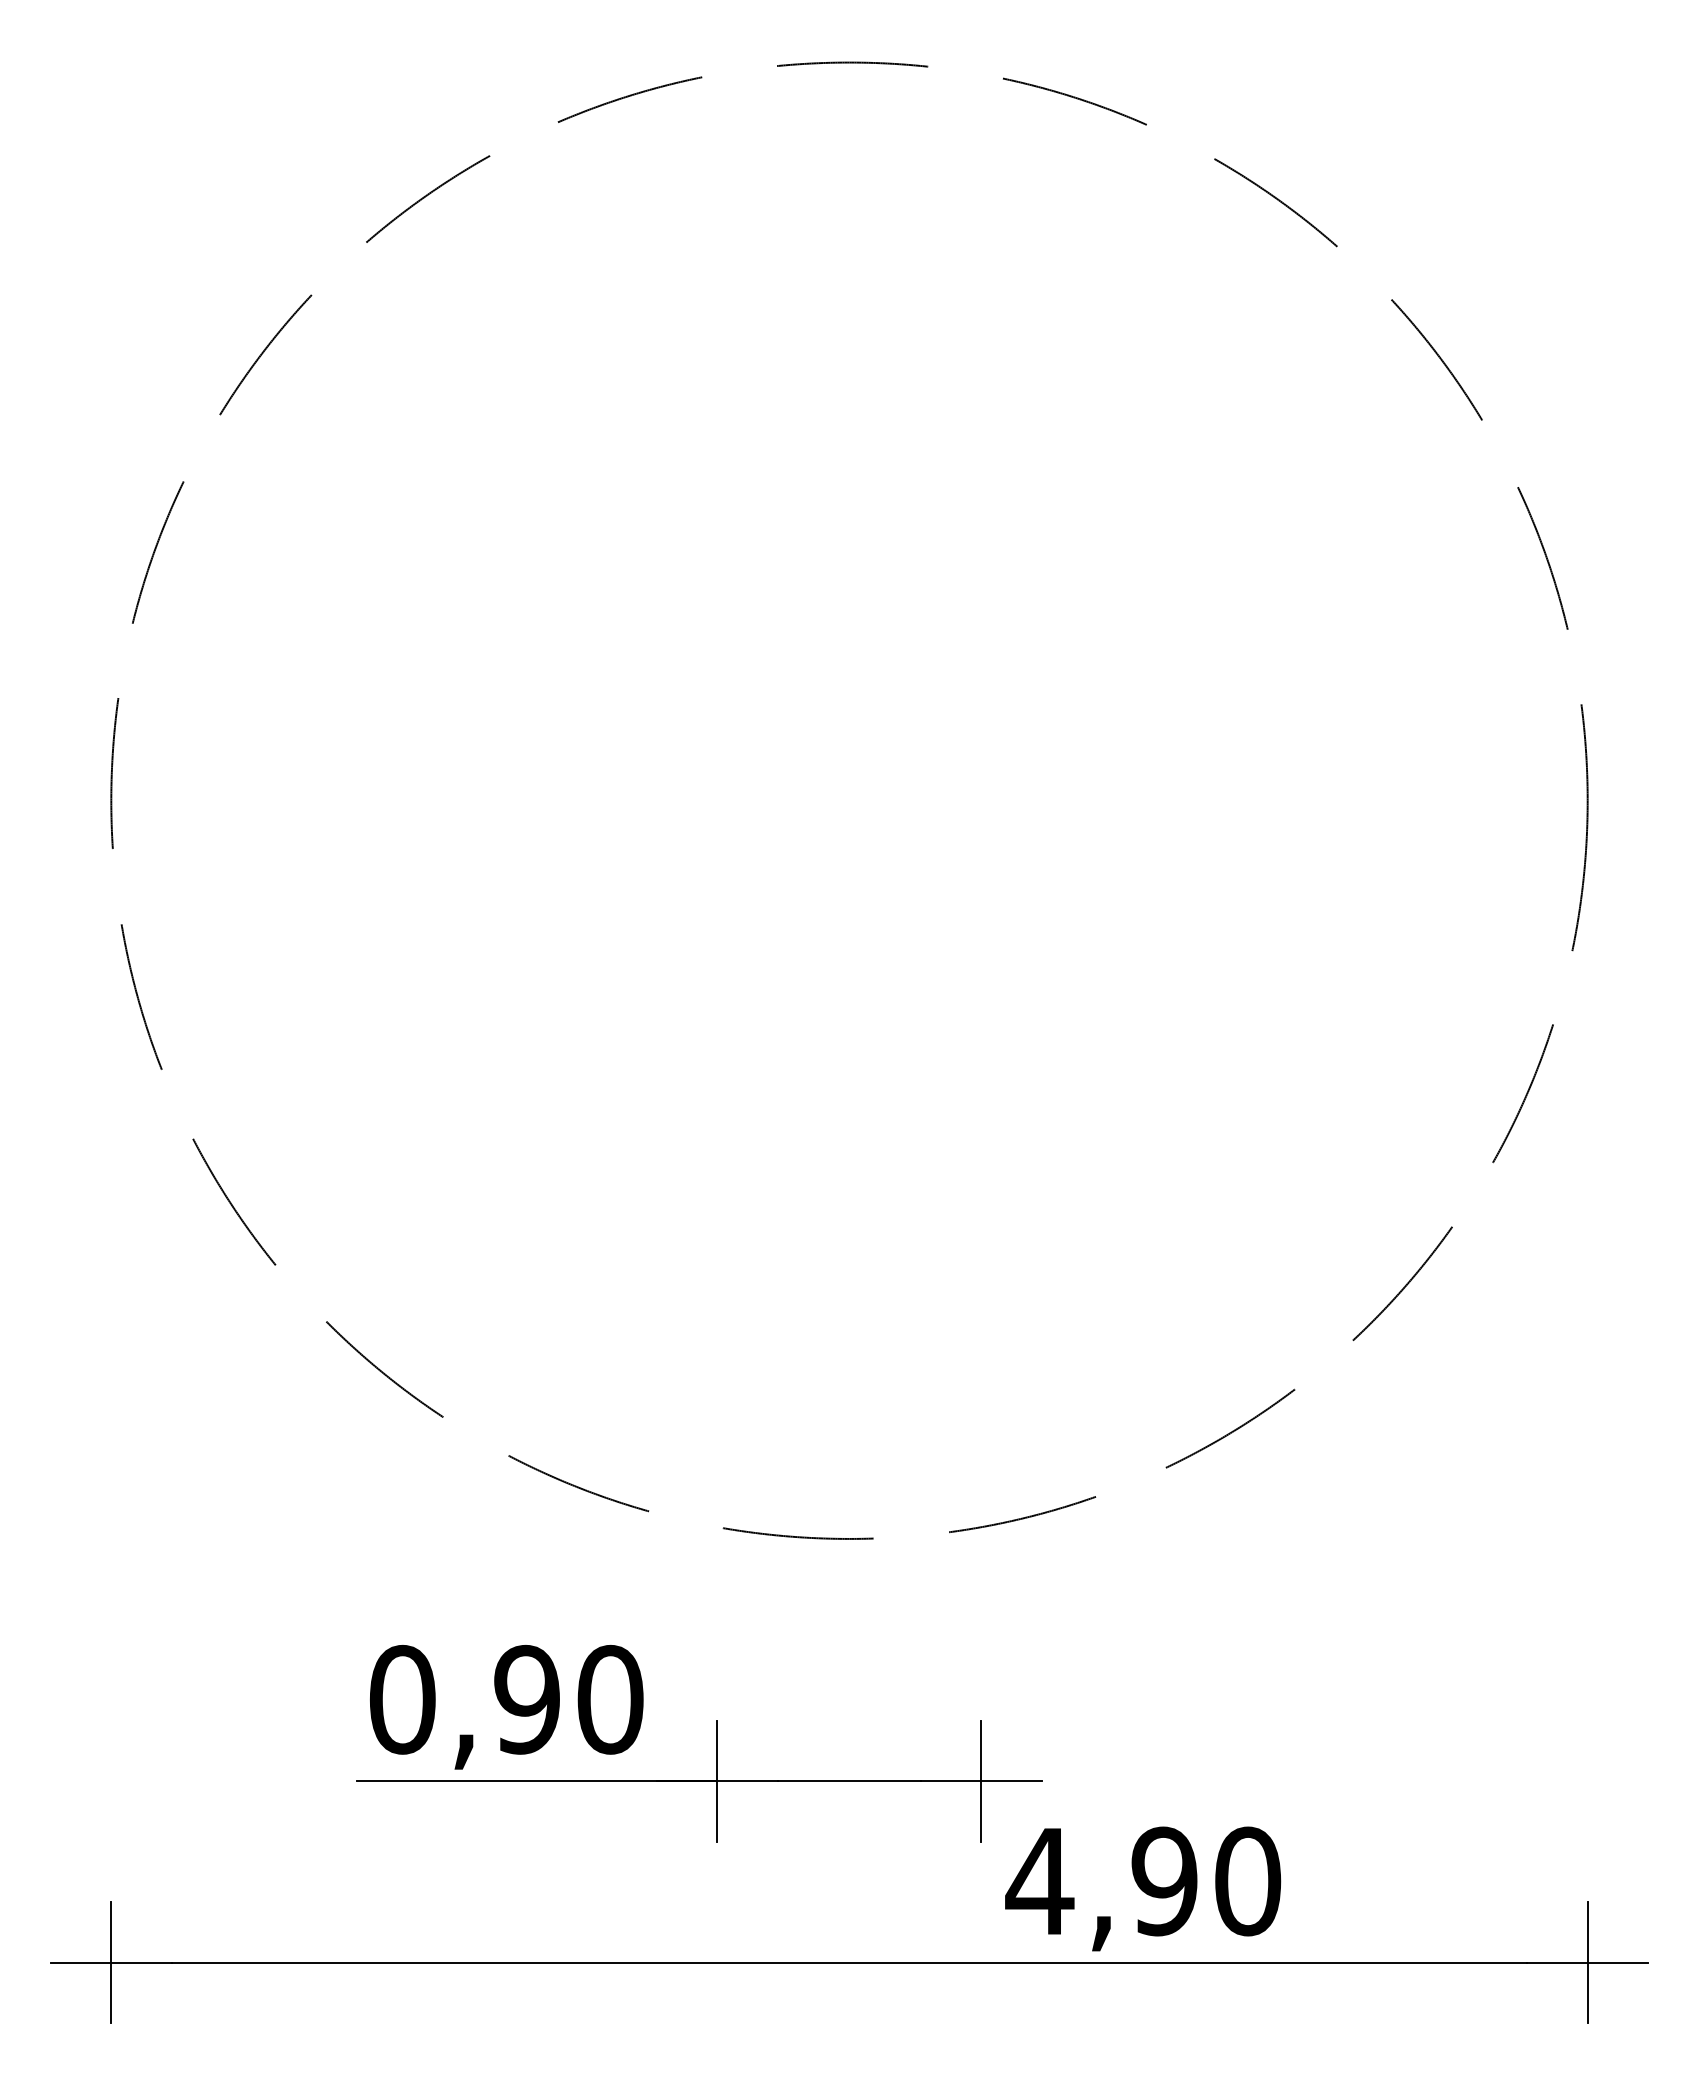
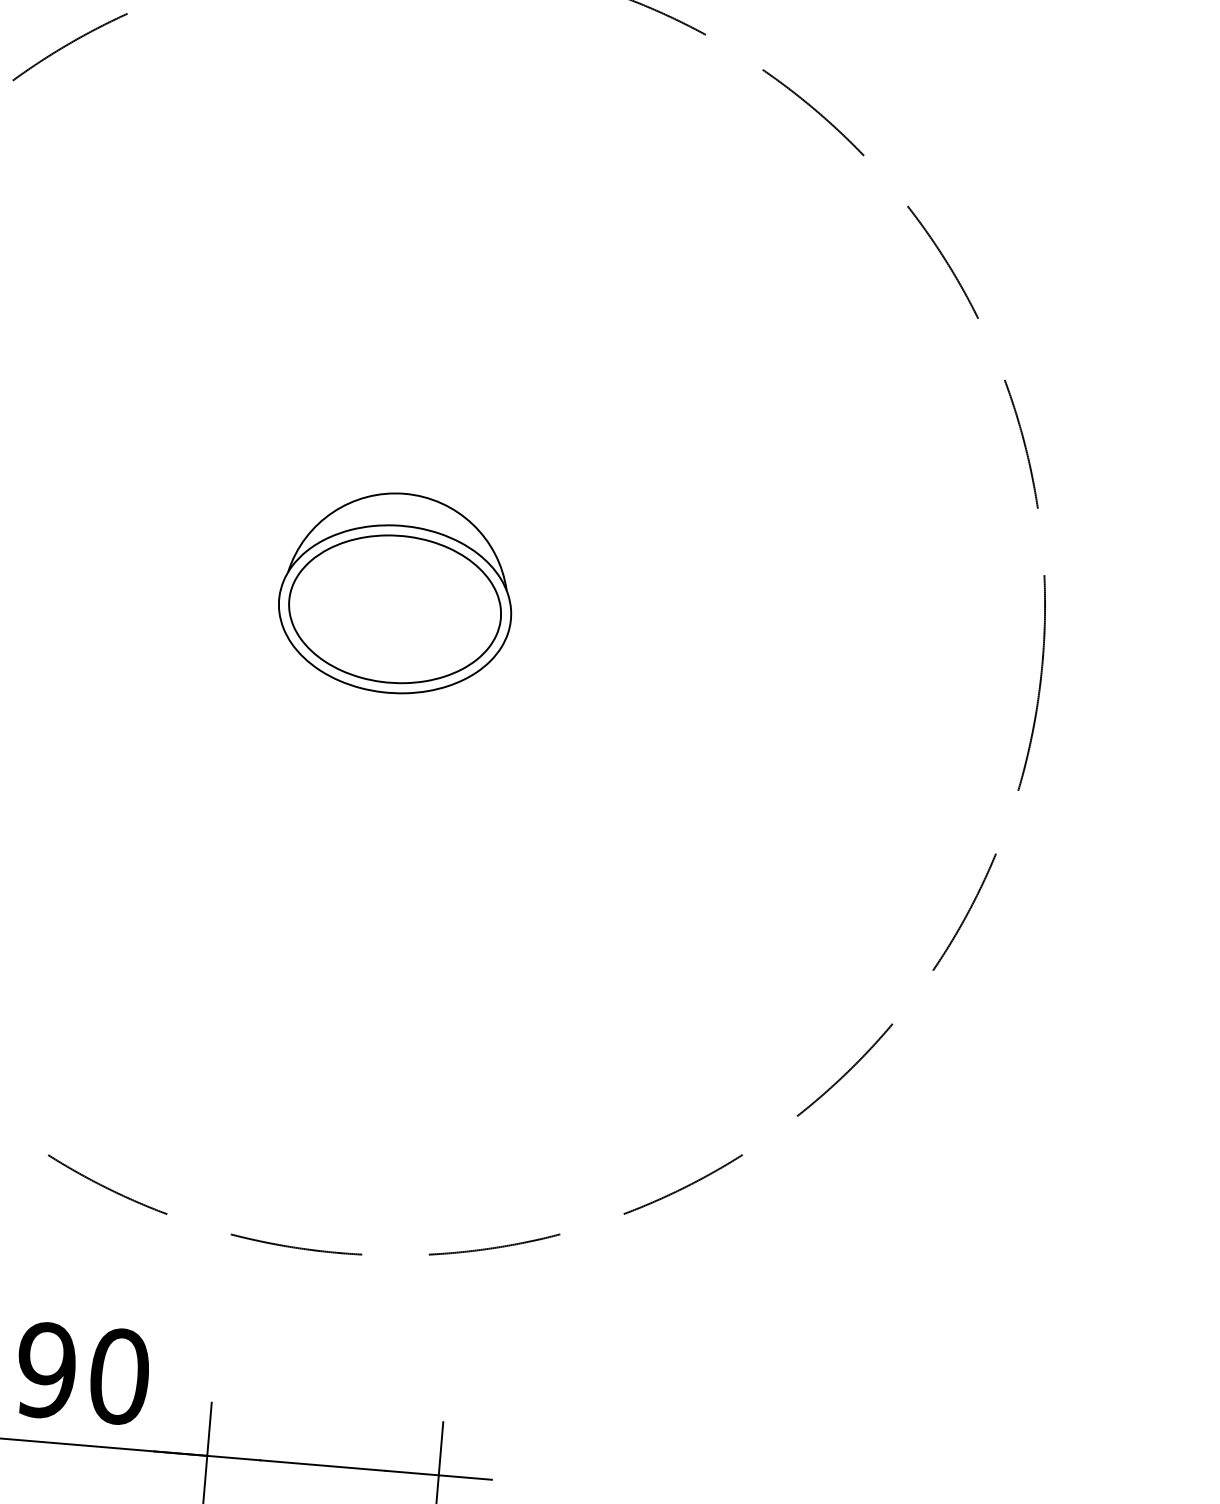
part: (849, 786) -> (396, 593), added

